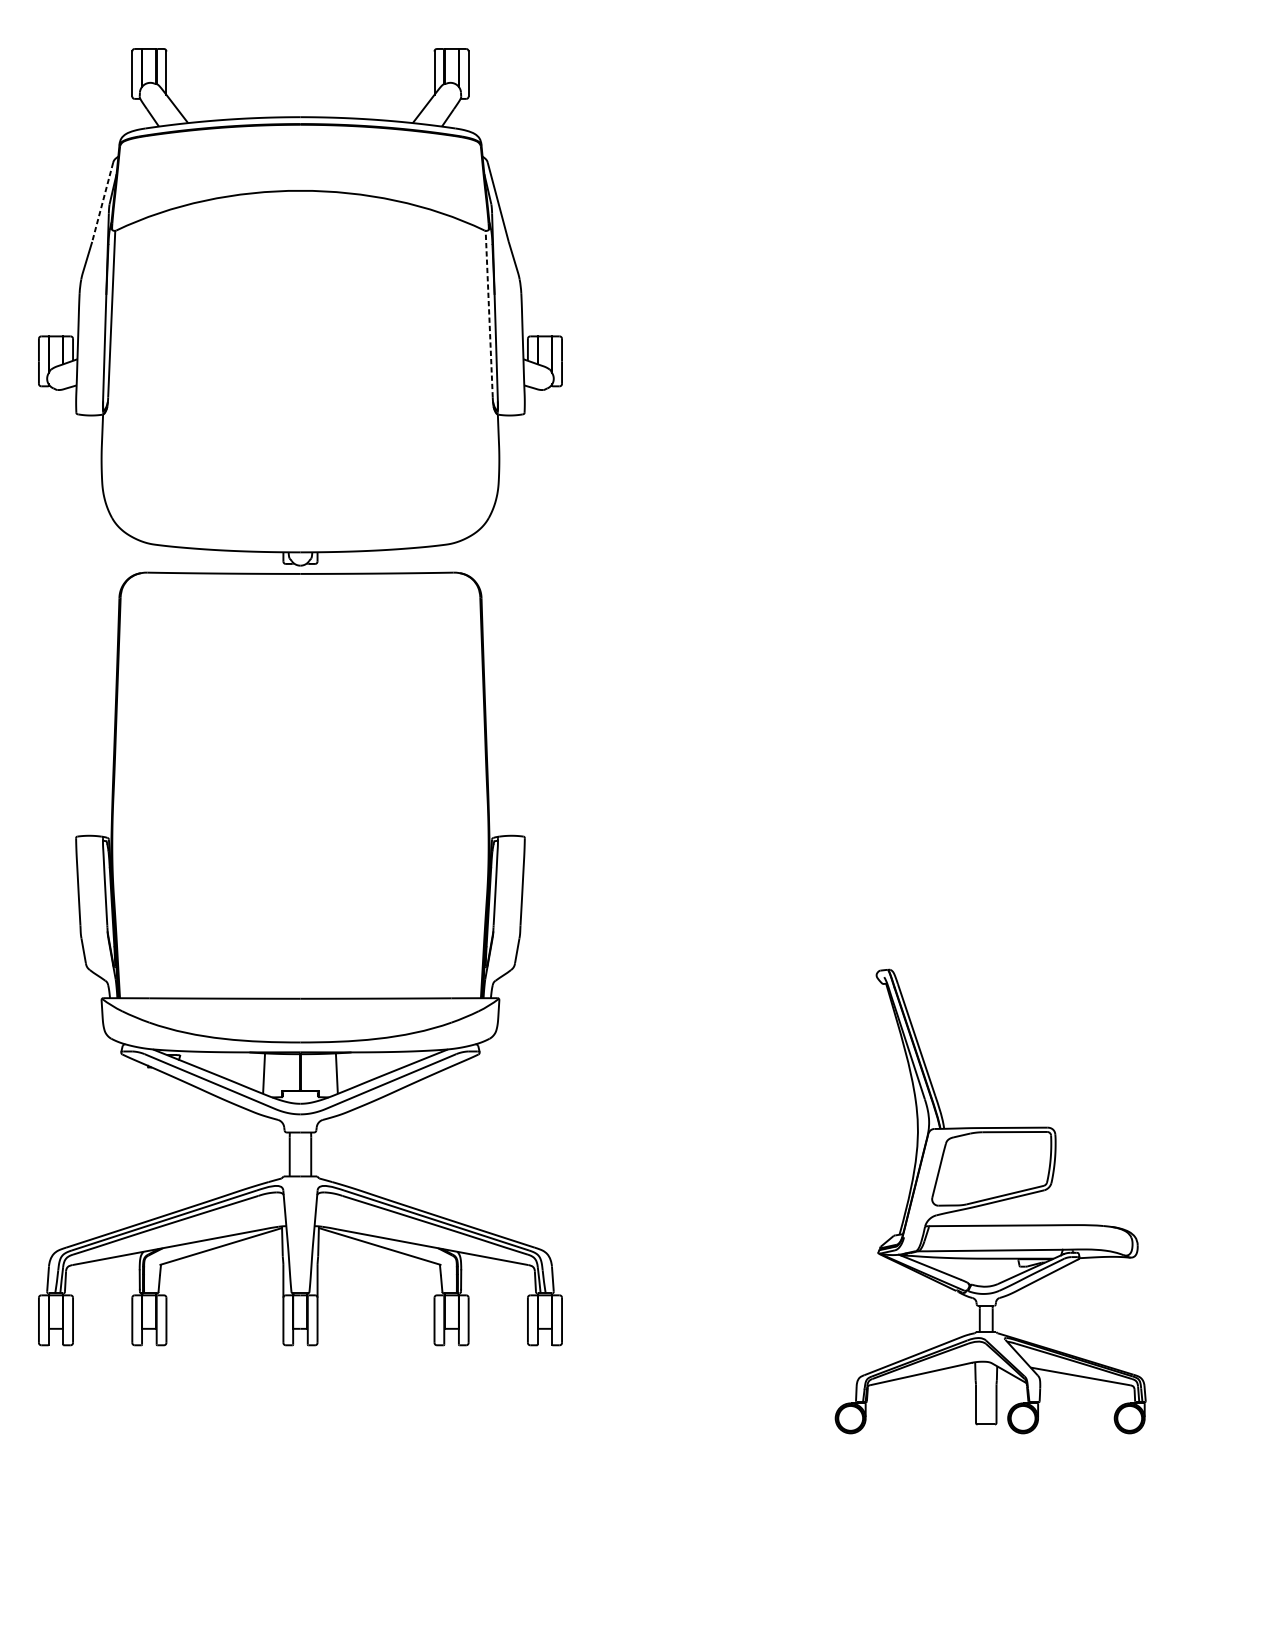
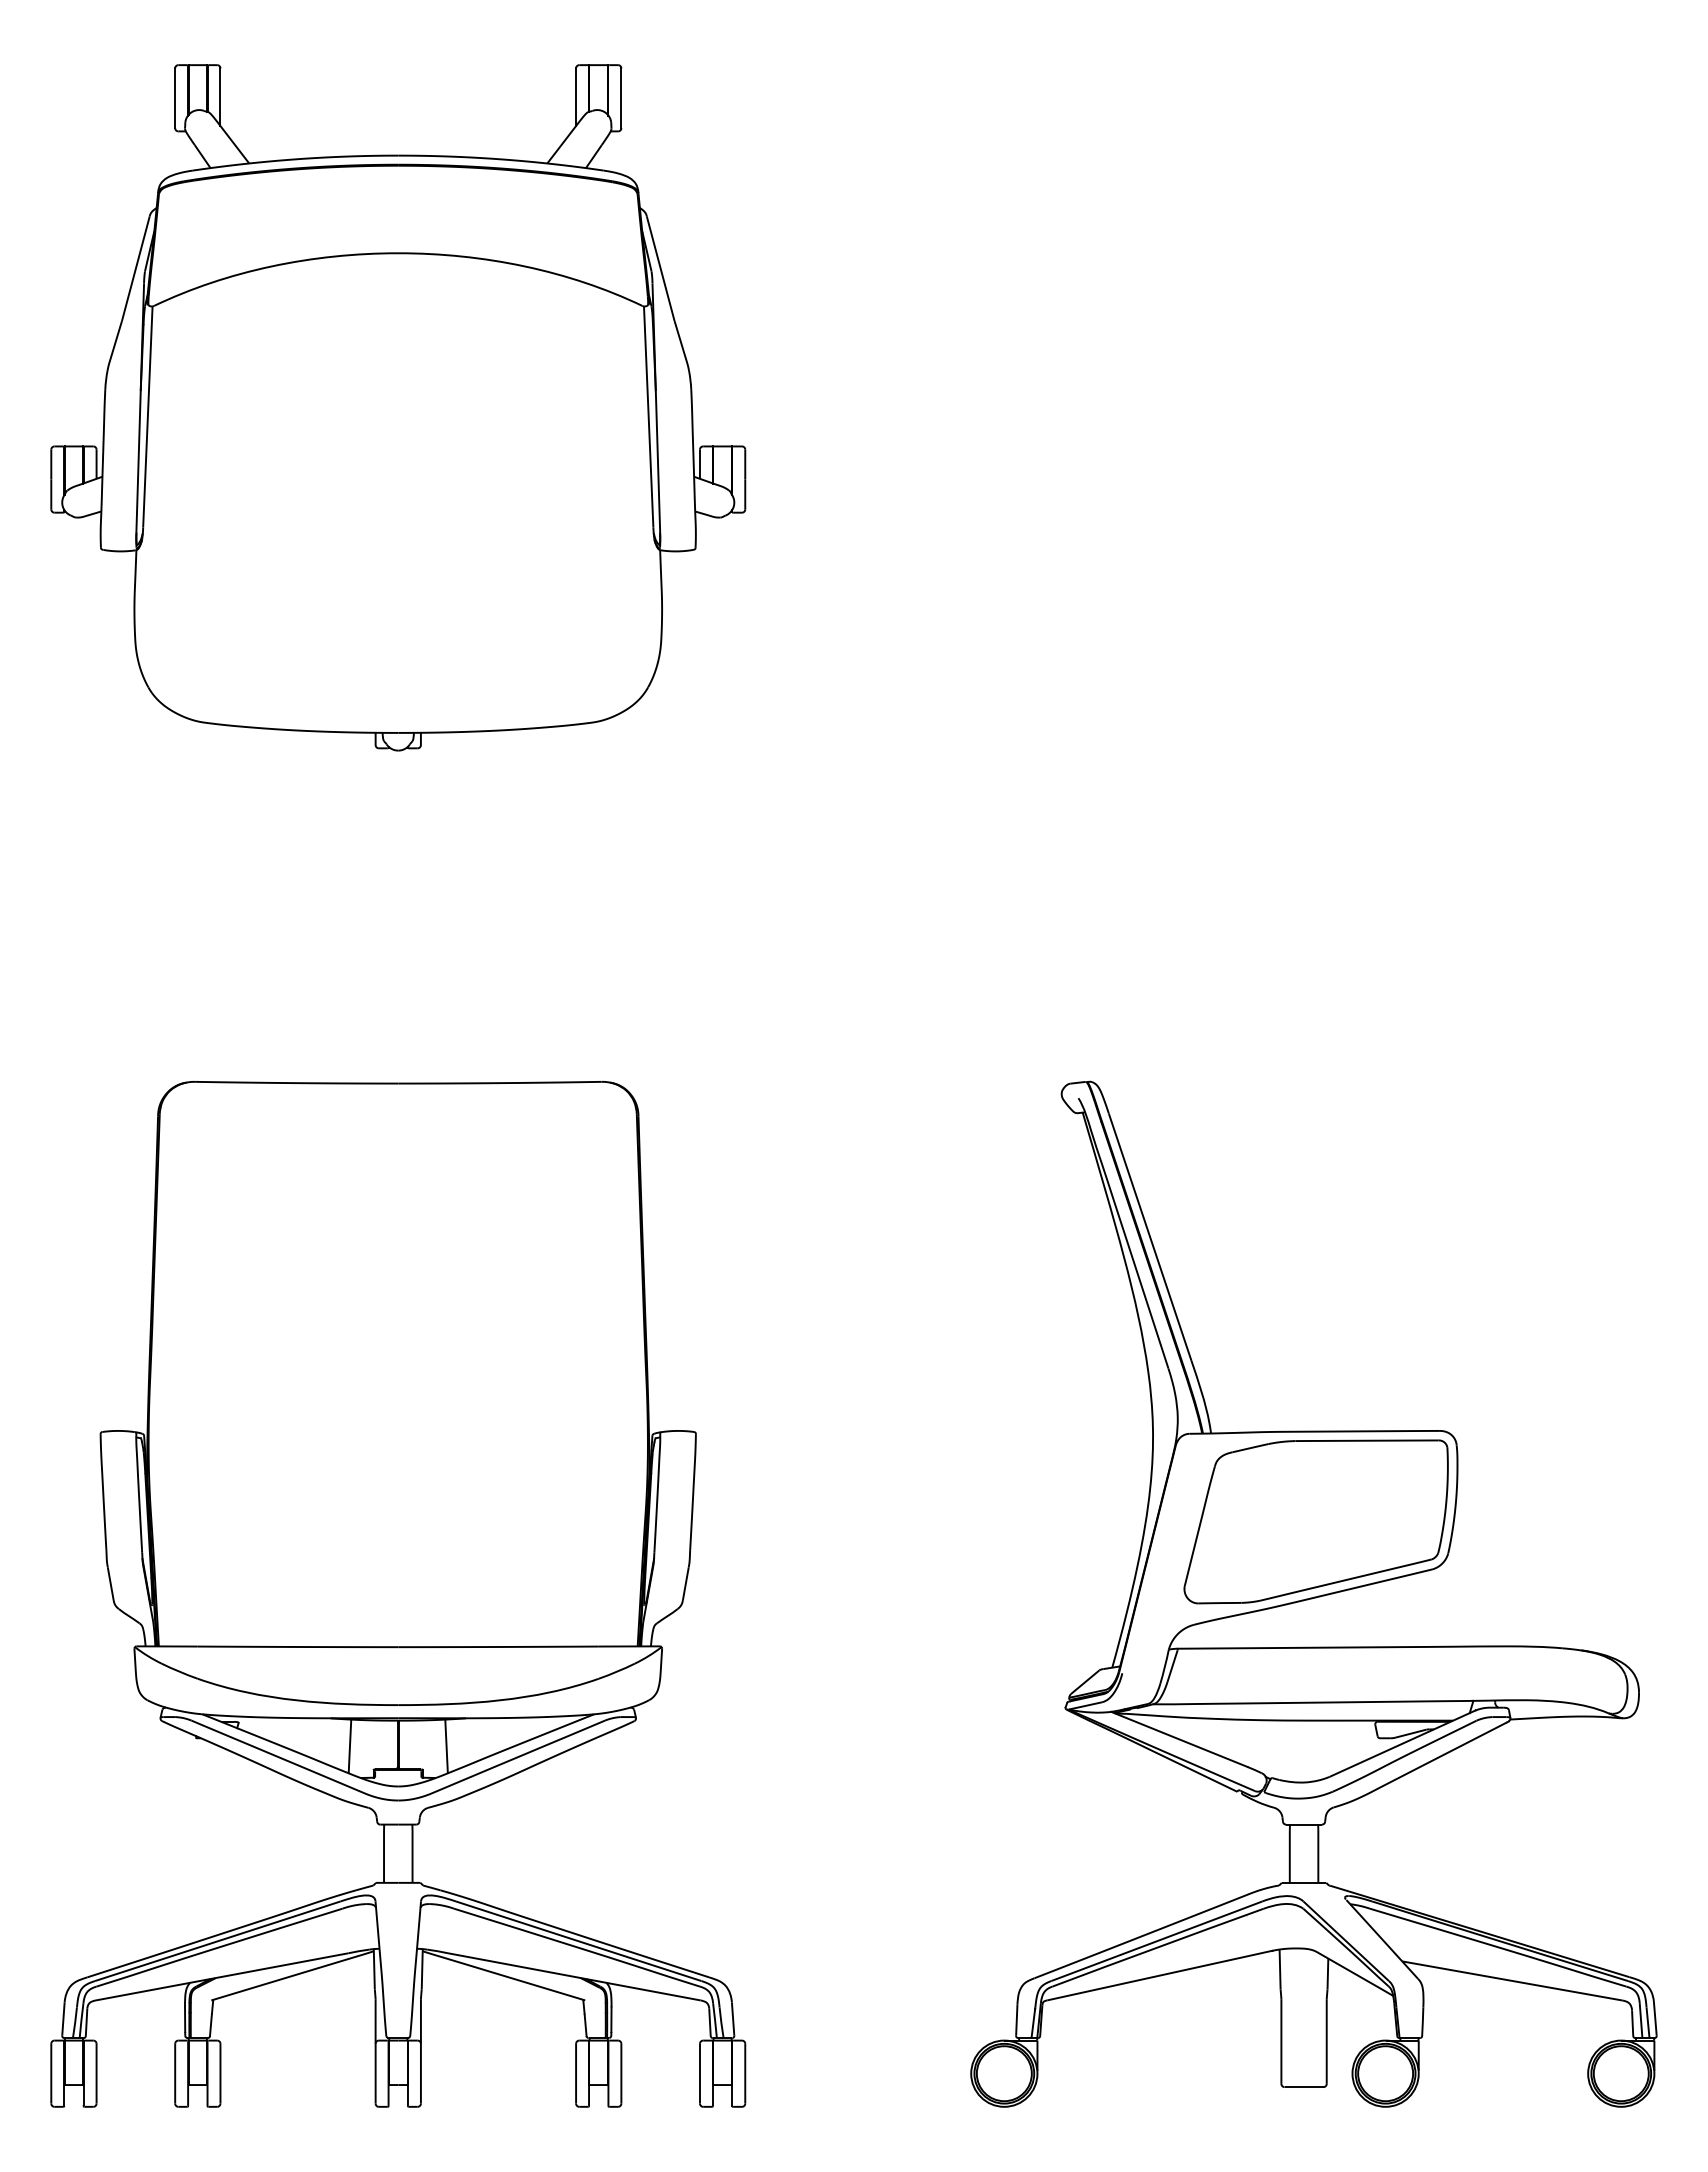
line: (102, 203) -> (135, 269), dashed -> solid
line: (489, 313) -> (648, 416), dashed -> solid
part: (300, 959) -> (398, 1594), moved
part: (990, 1201) -> (1313, 1593), size x1.67

